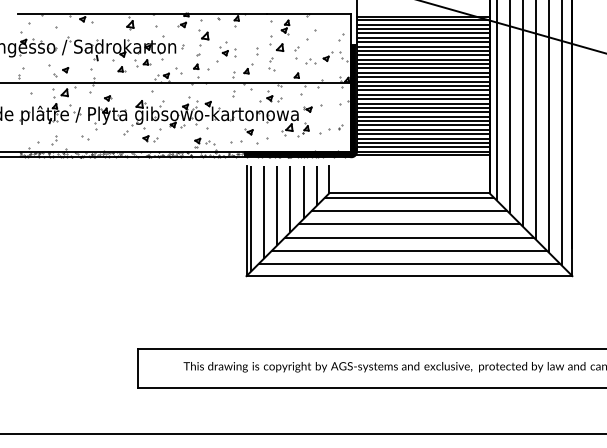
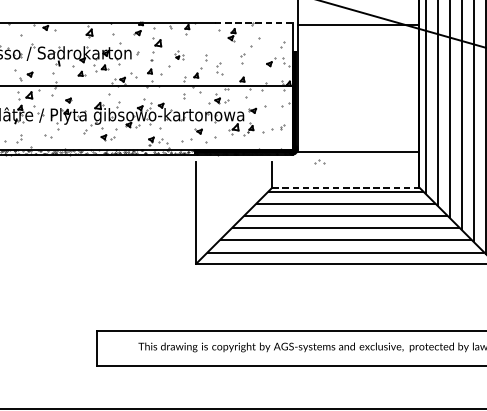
line: (309, 13) -> (254, 22), solid -> dashed
part: (276, 43) -> (223, 50), removed
part: (227, 49) -> (178, 55), size x0.6
part: (310, 61) -> (319, 162), moved
hatch: (422, 85) -> (357, 88), removed
line: (409, 193) -> (345, 187), solid -> dashed
hatch: (283, 218) -> (230, 210), removed

